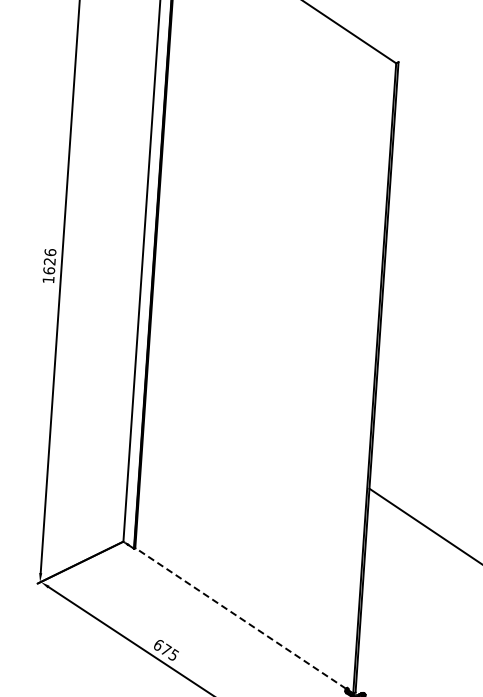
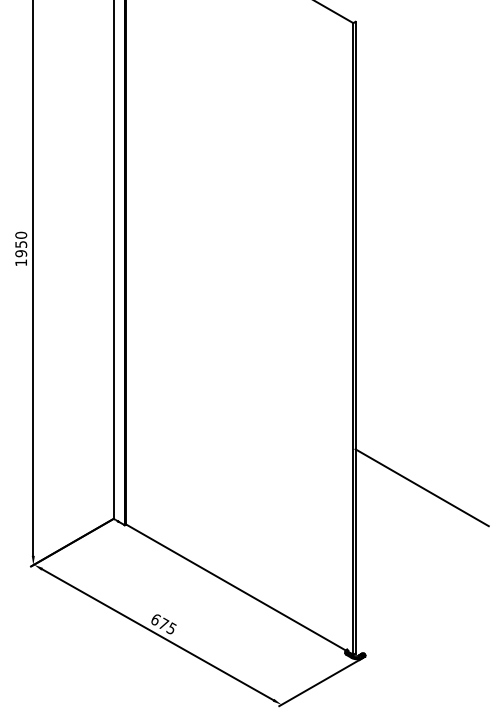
text: (50, 261) -> (21, 244), 1626 -> 1950
line: (240, 618) -> (235, 587), dashed -> solid

